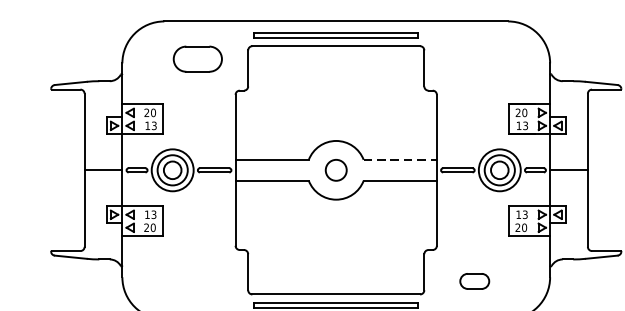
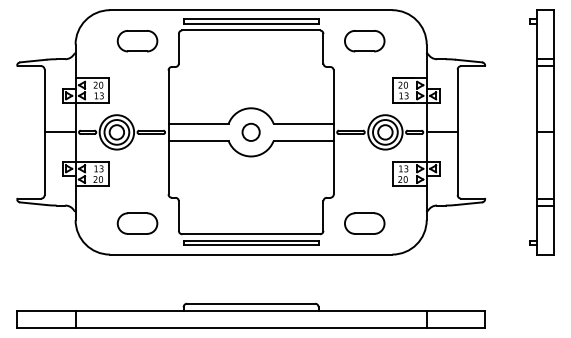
part: (474, 59) -> (364, 41), added
line: (401, 159) -> (304, 123), dashed -> solid
part: (197, 281) -> (137, 223), added
part: (474, 281) -> (364, 223), size x1.67

